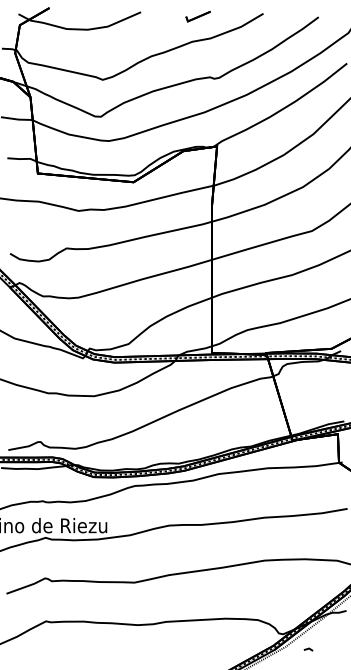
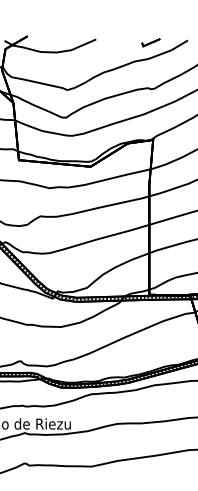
part: (197, 16) -> (150, 42), moved

